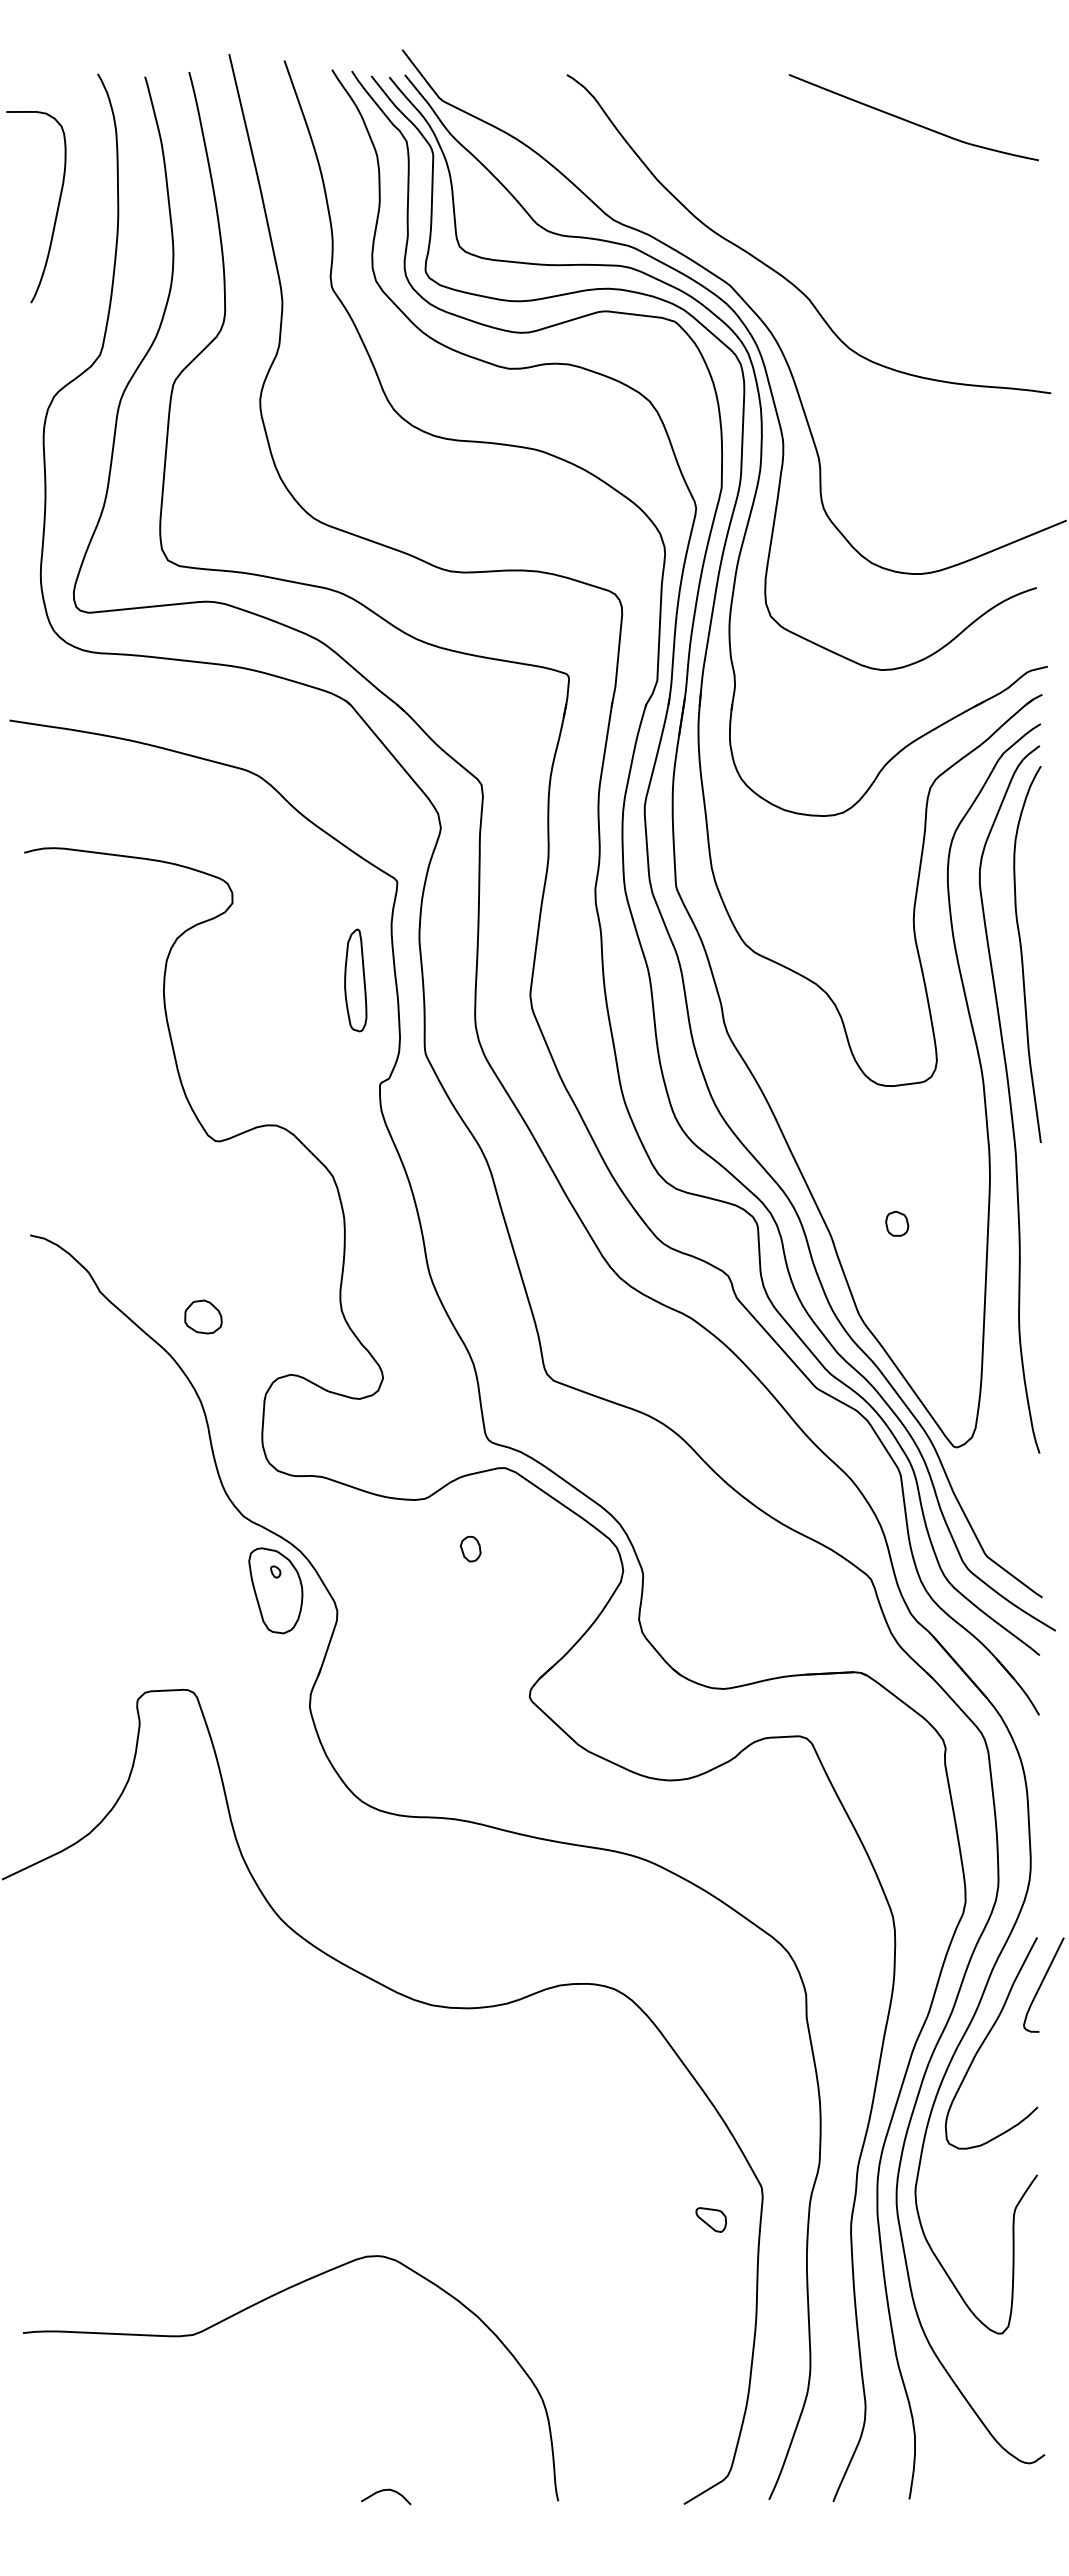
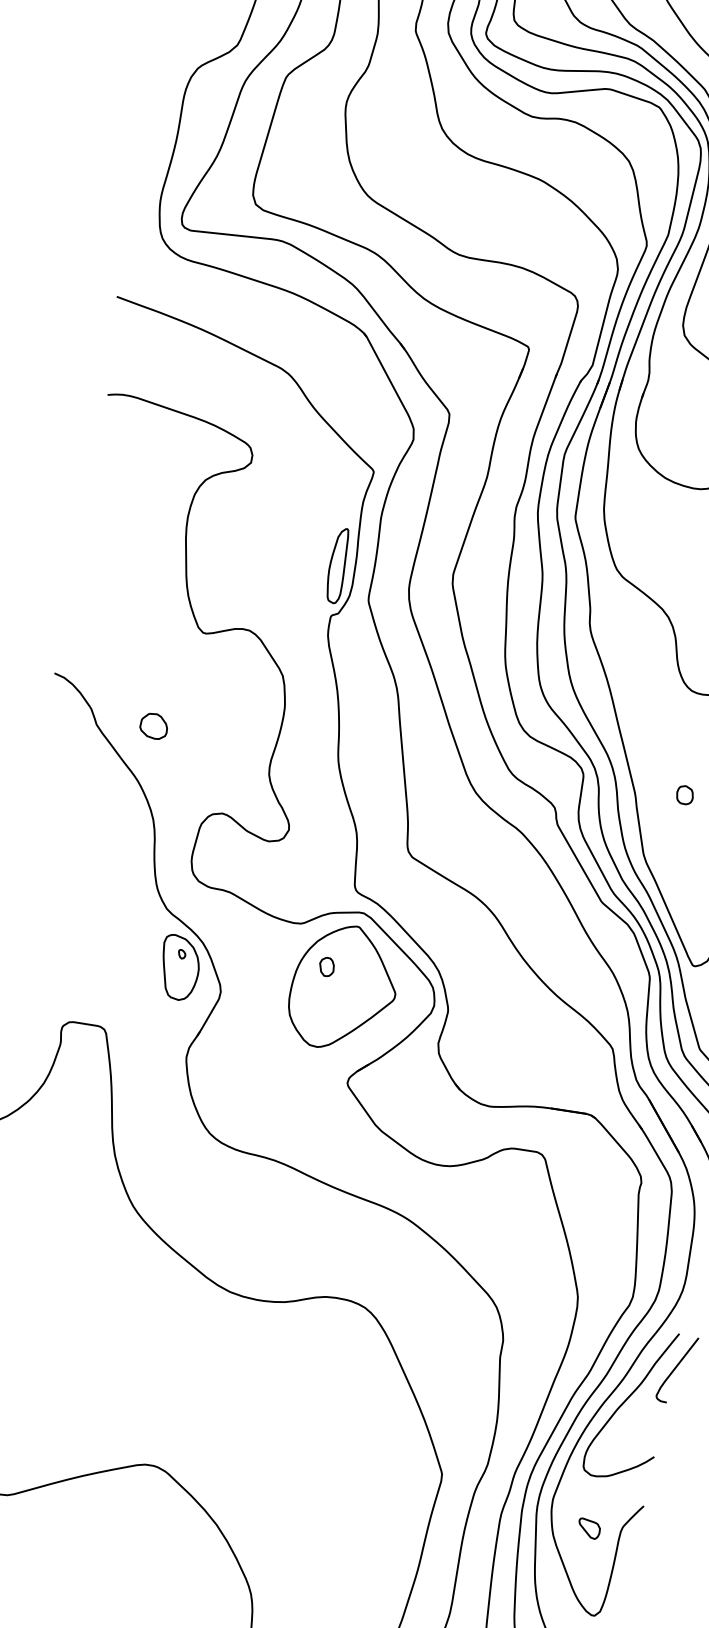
part: (355, 980) -> (337, 565), moved
part: (203, 1316) -> (154, 725), moved
part: (498, 1572) -> (343, 988), added
part: (710, 2219) -> (588, 1528), moved

